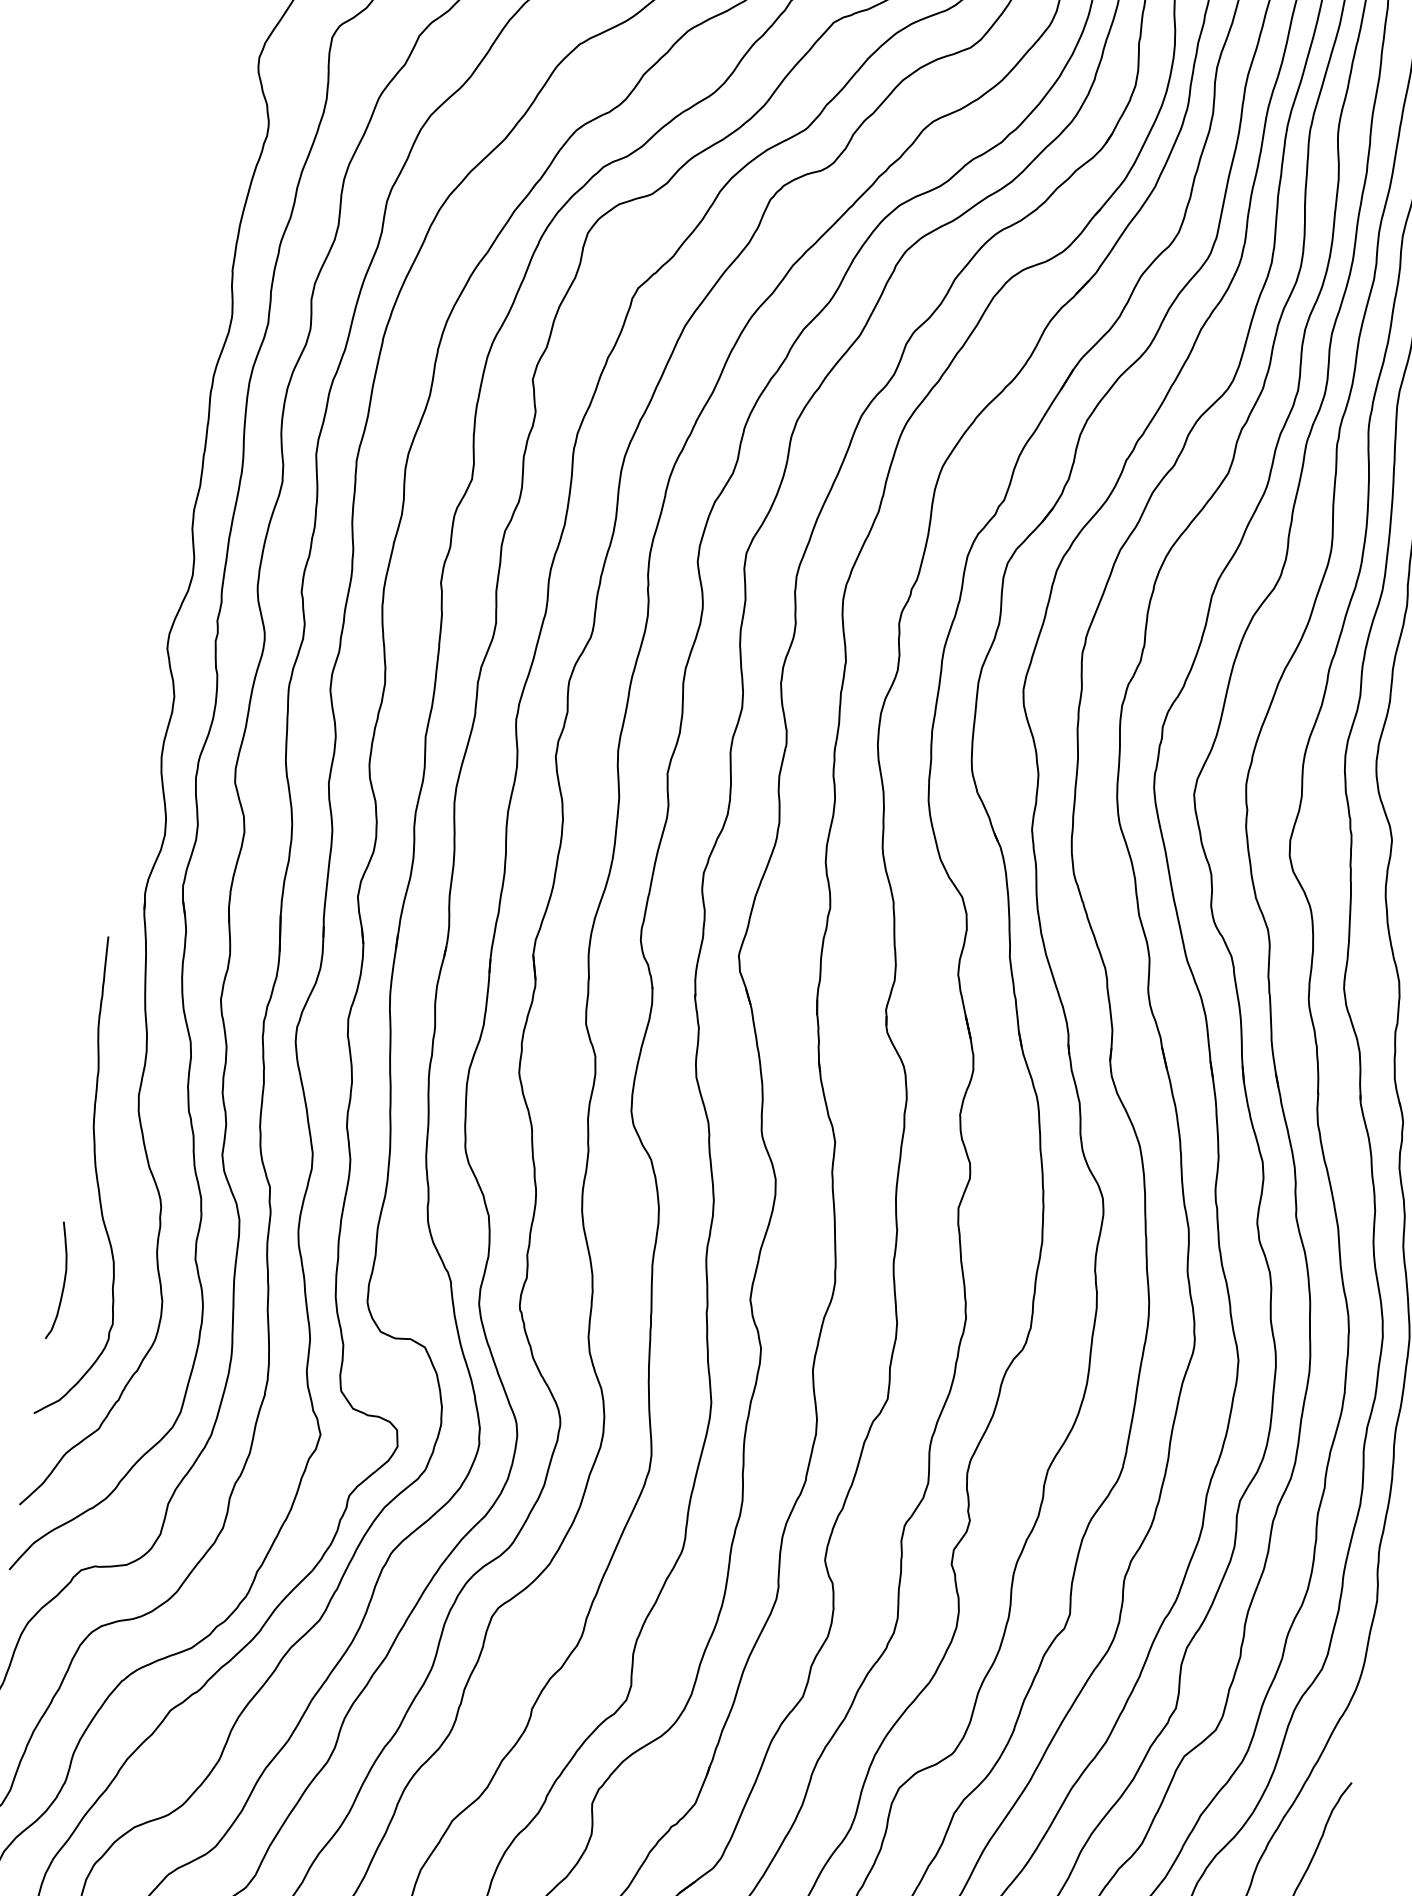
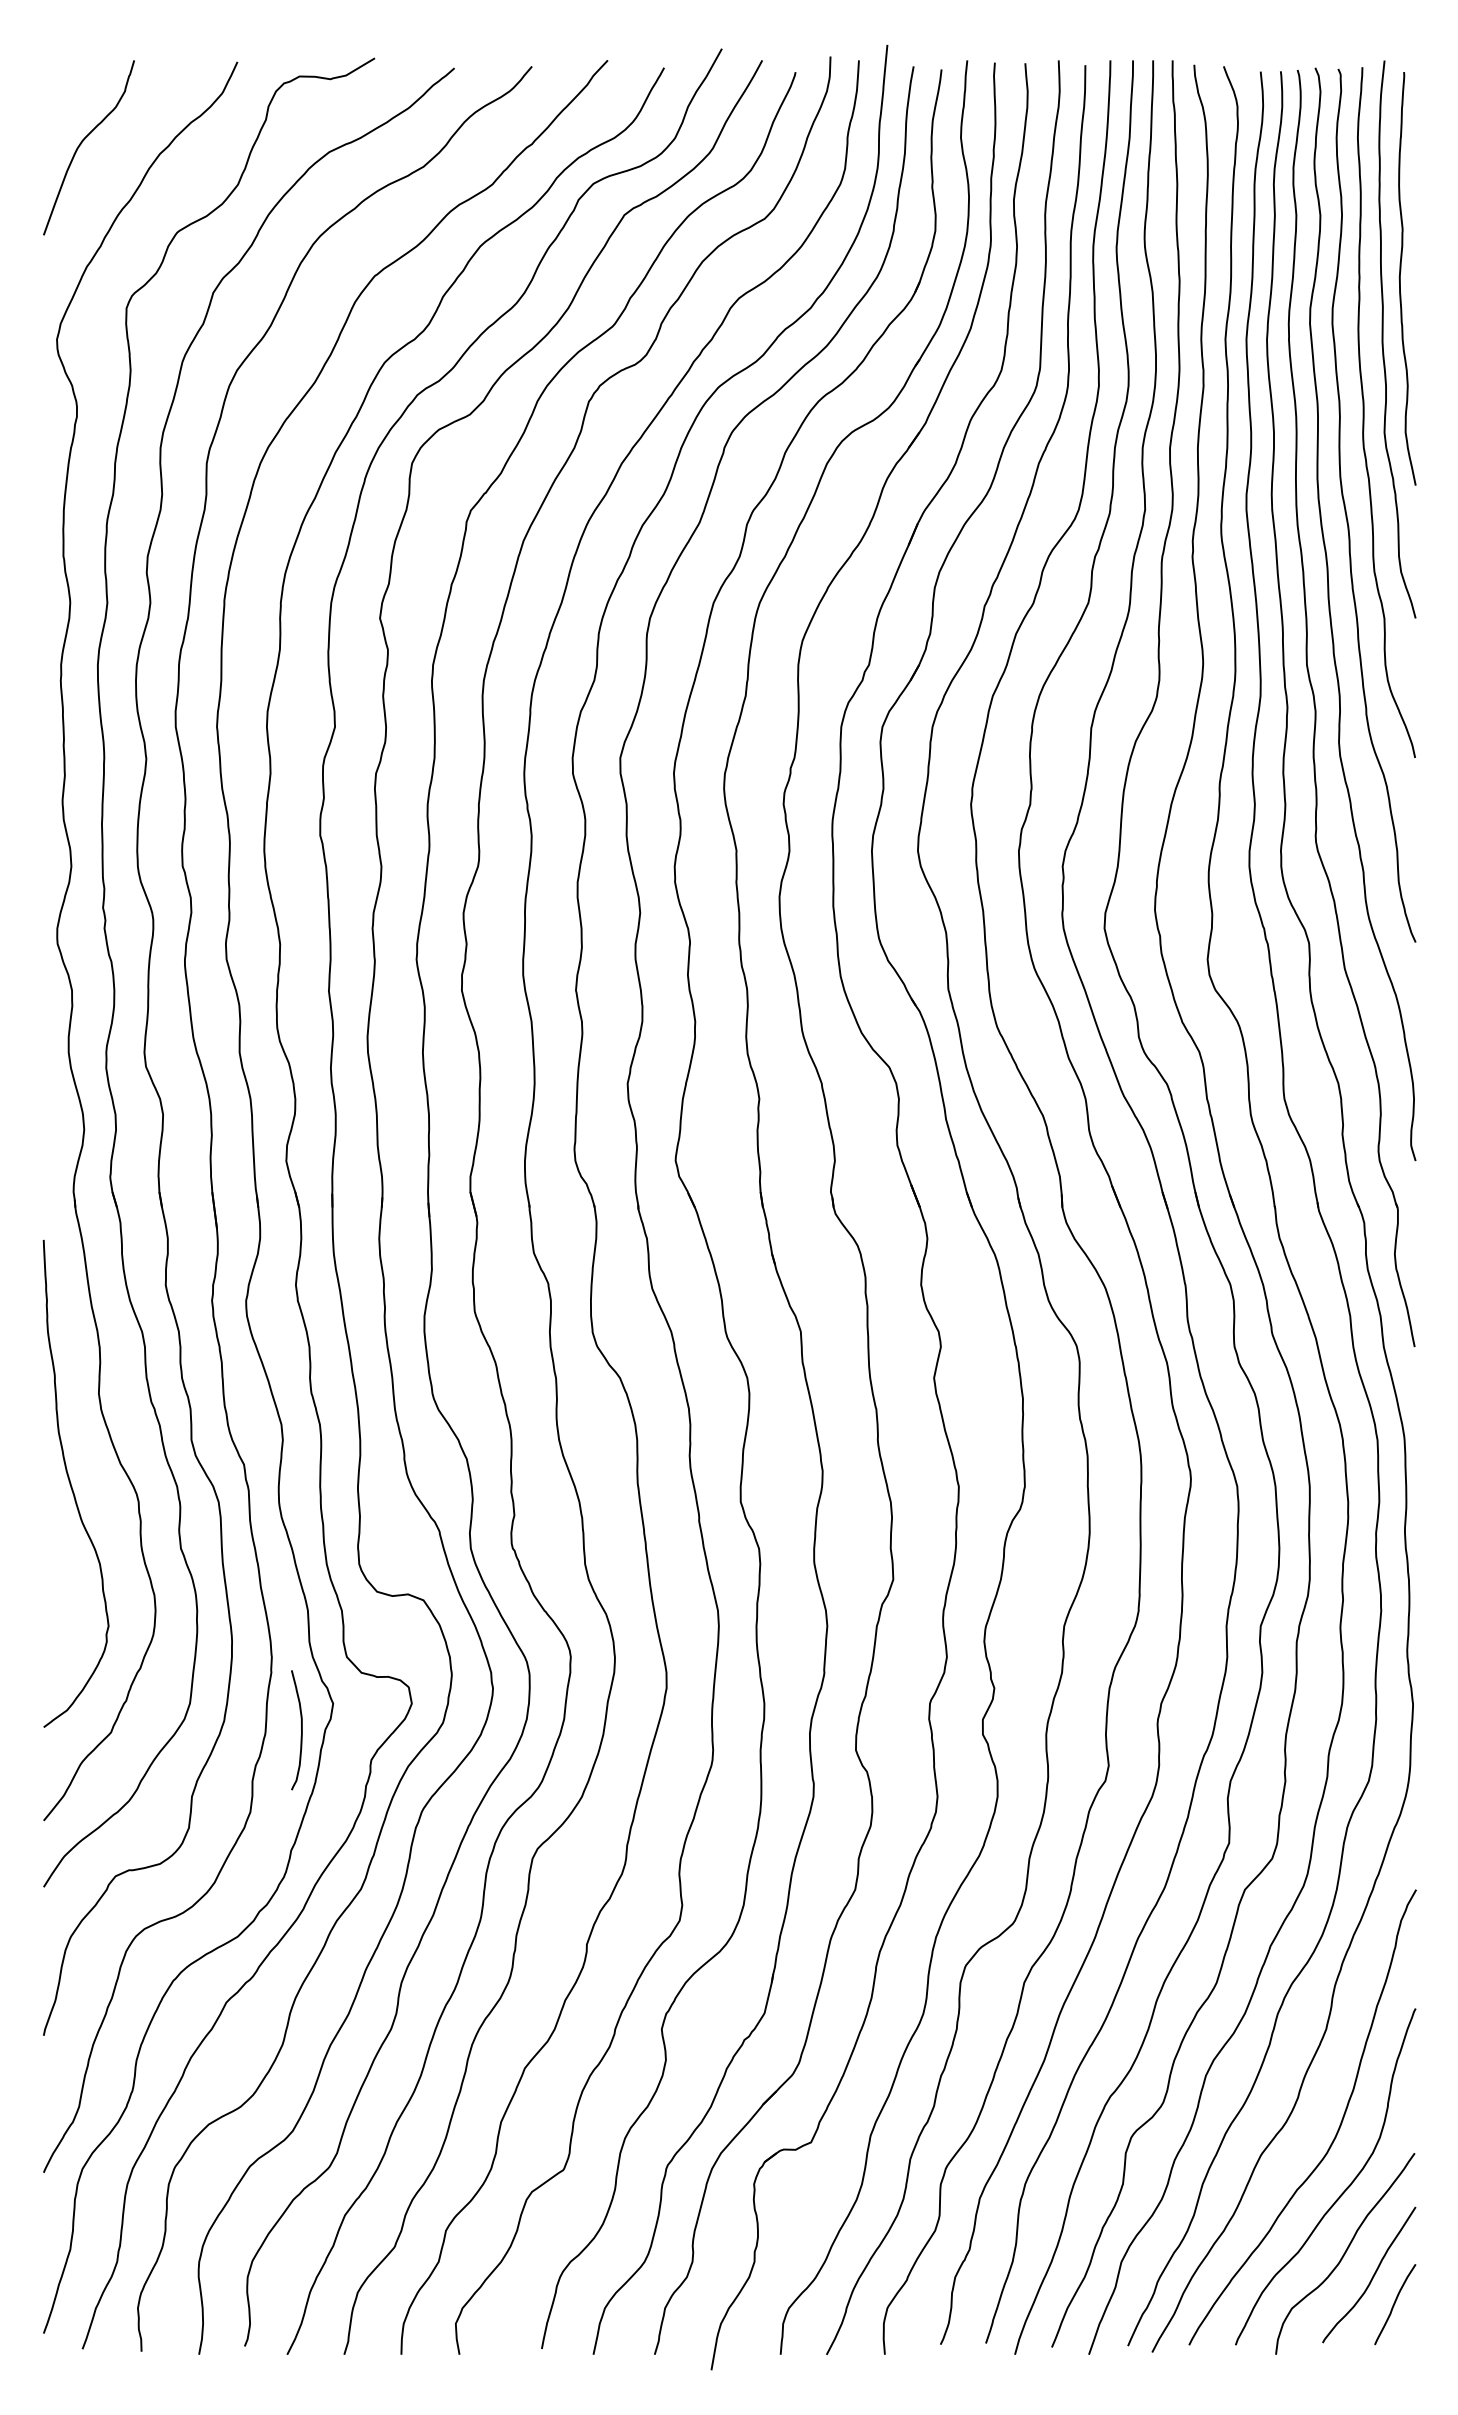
curve: (64, 1281) -> (301, 1730), moved

